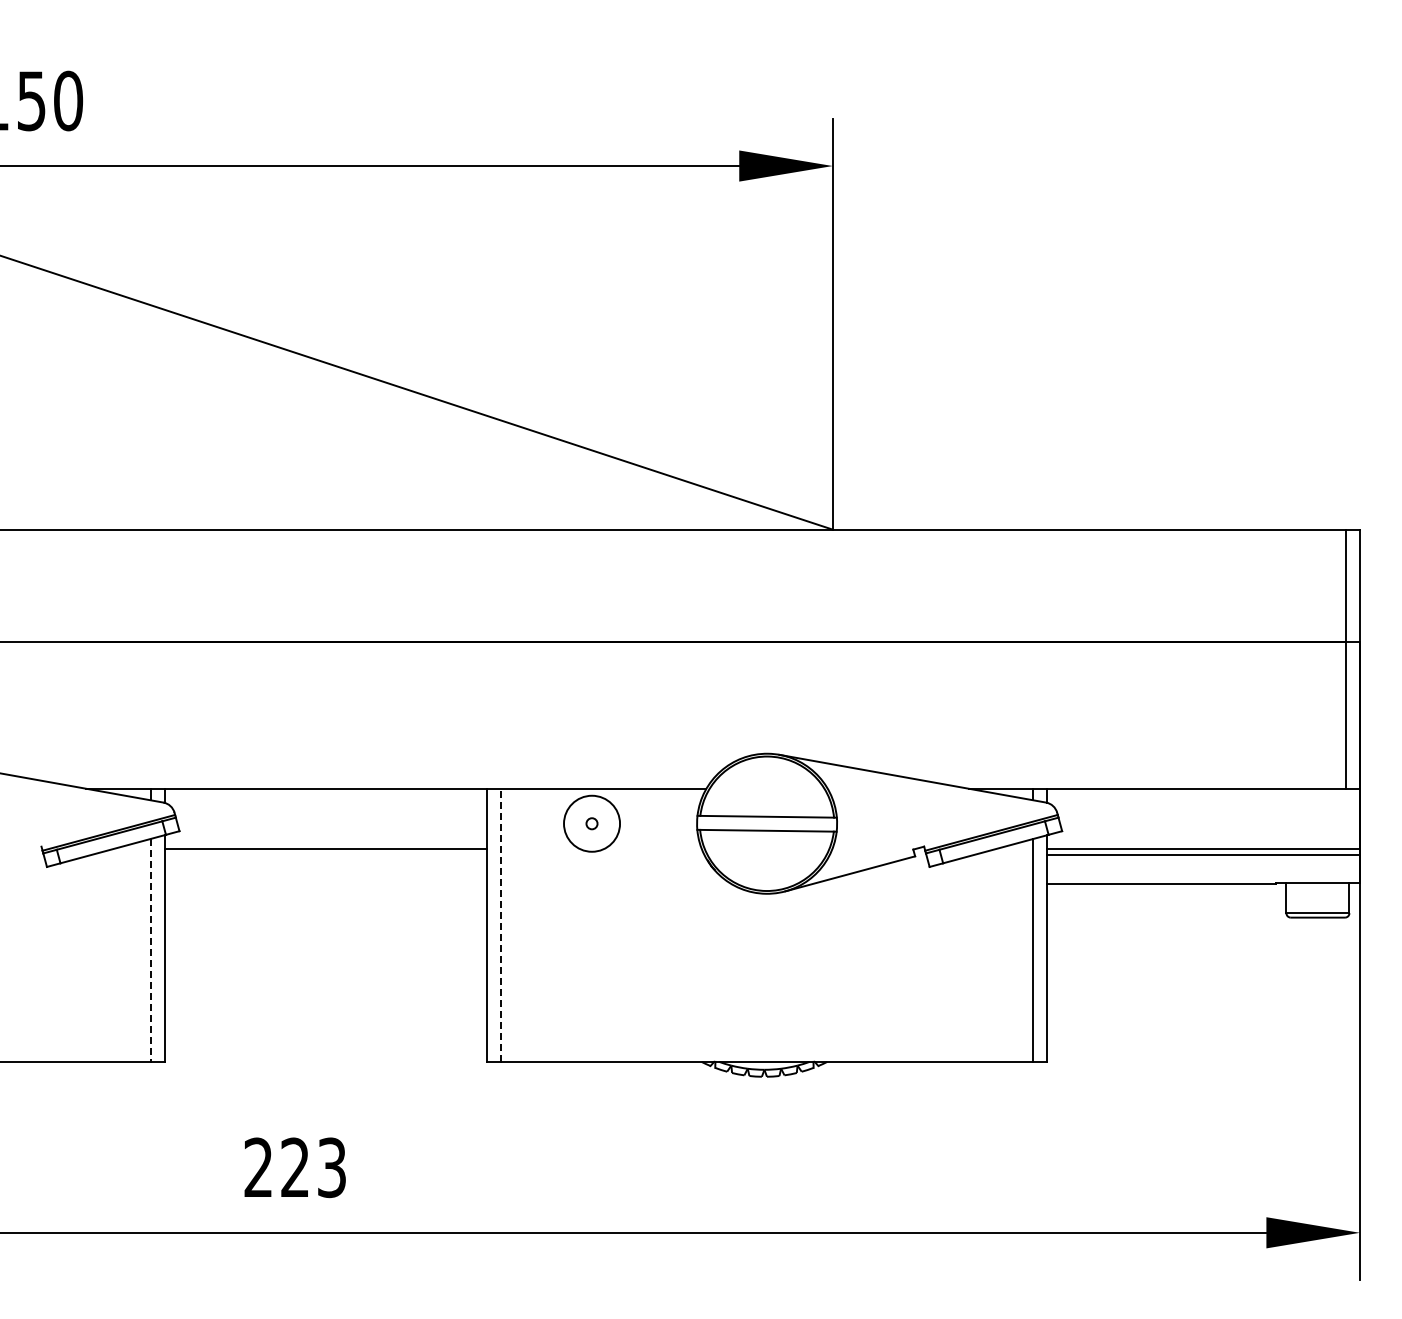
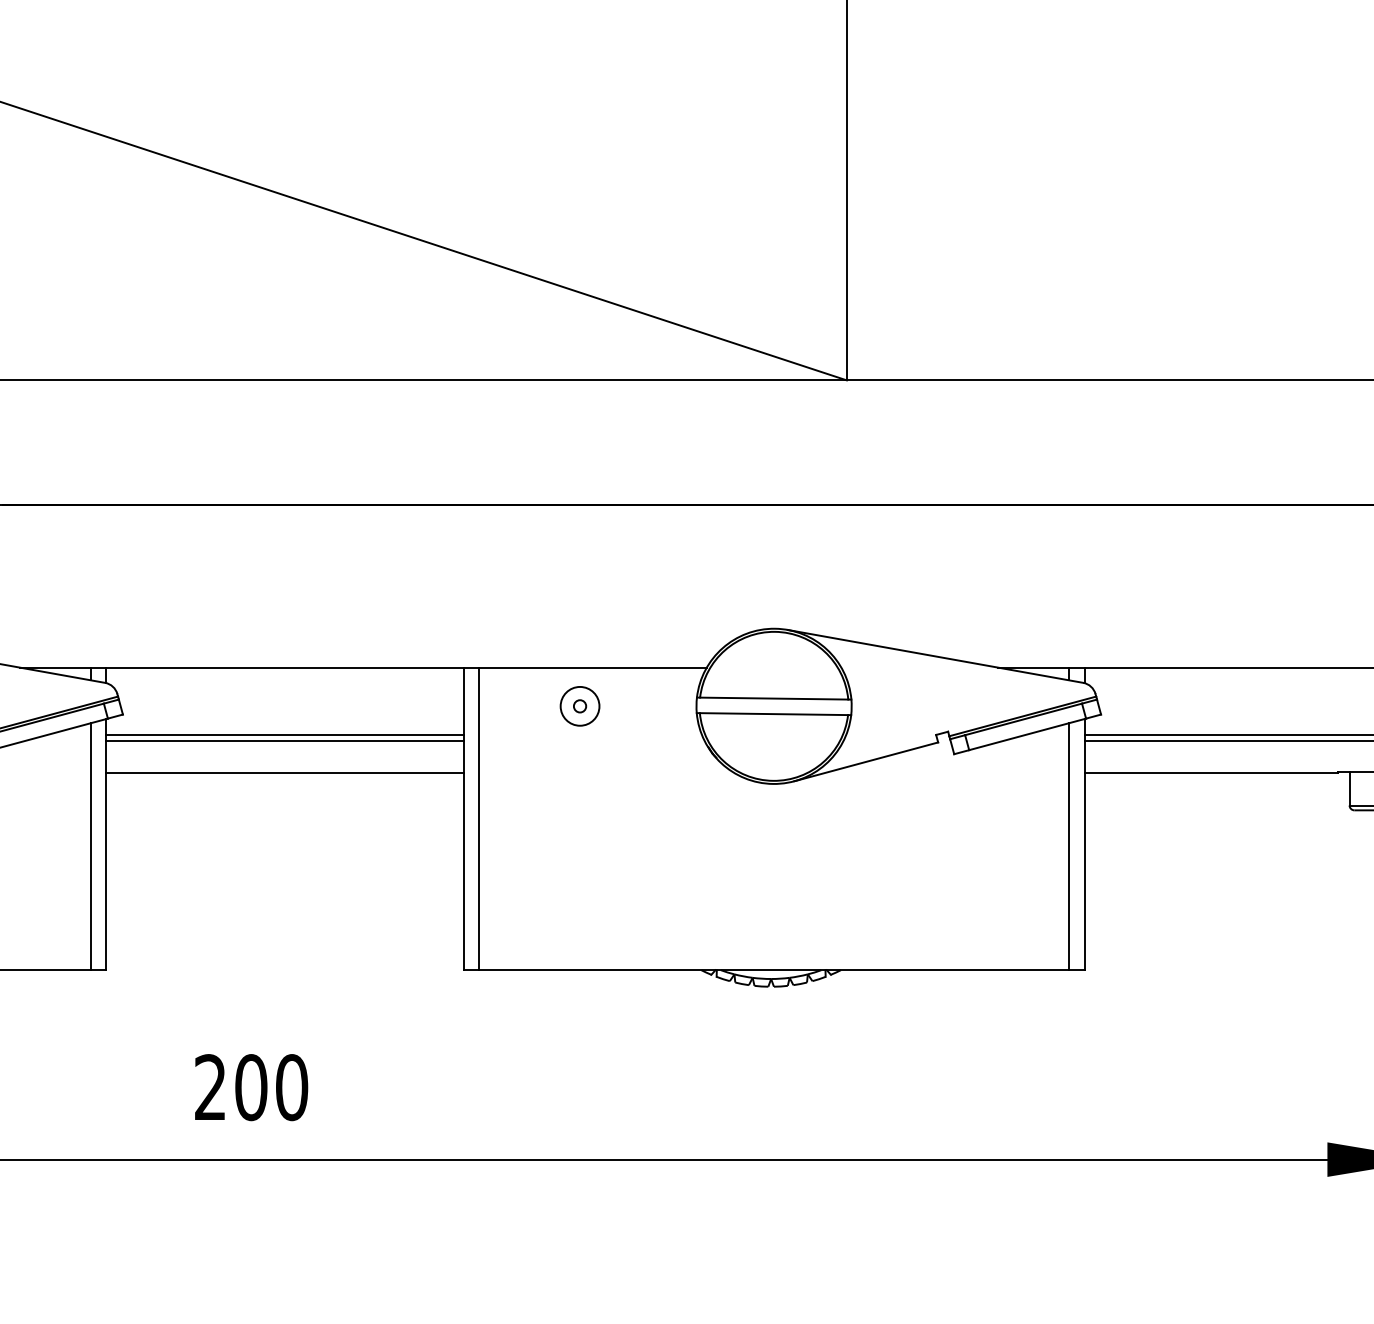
circle: (591, 823) -> (579, 706), size x0.62
line: (325, 854) -> (284, 740), added
line: (325, 883) -> (284, 772), added
line: (500, 925) -> (478, 819), dashed -> solid
line: (150, 950) -> (90, 846), dashed -> solid
text: (313, 1167) -> (271, 1087), 223 -> 200

